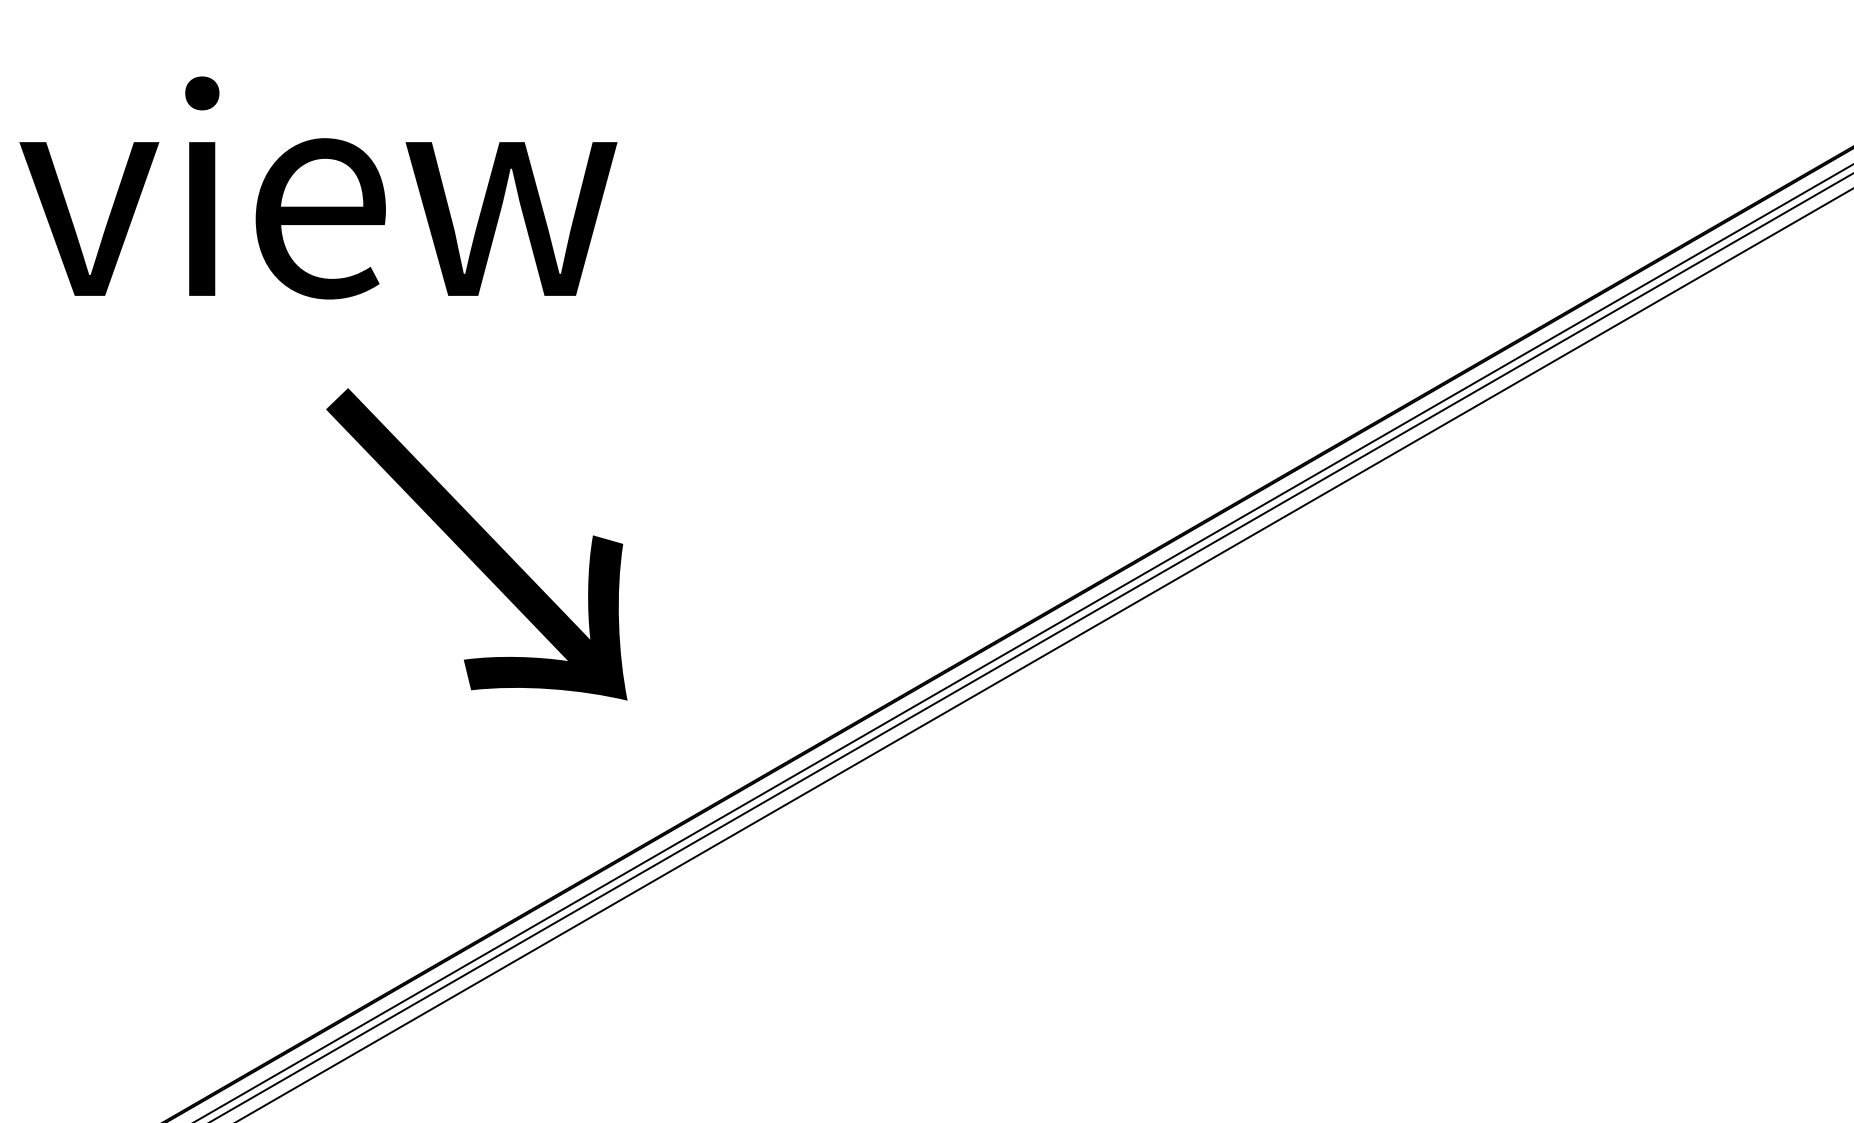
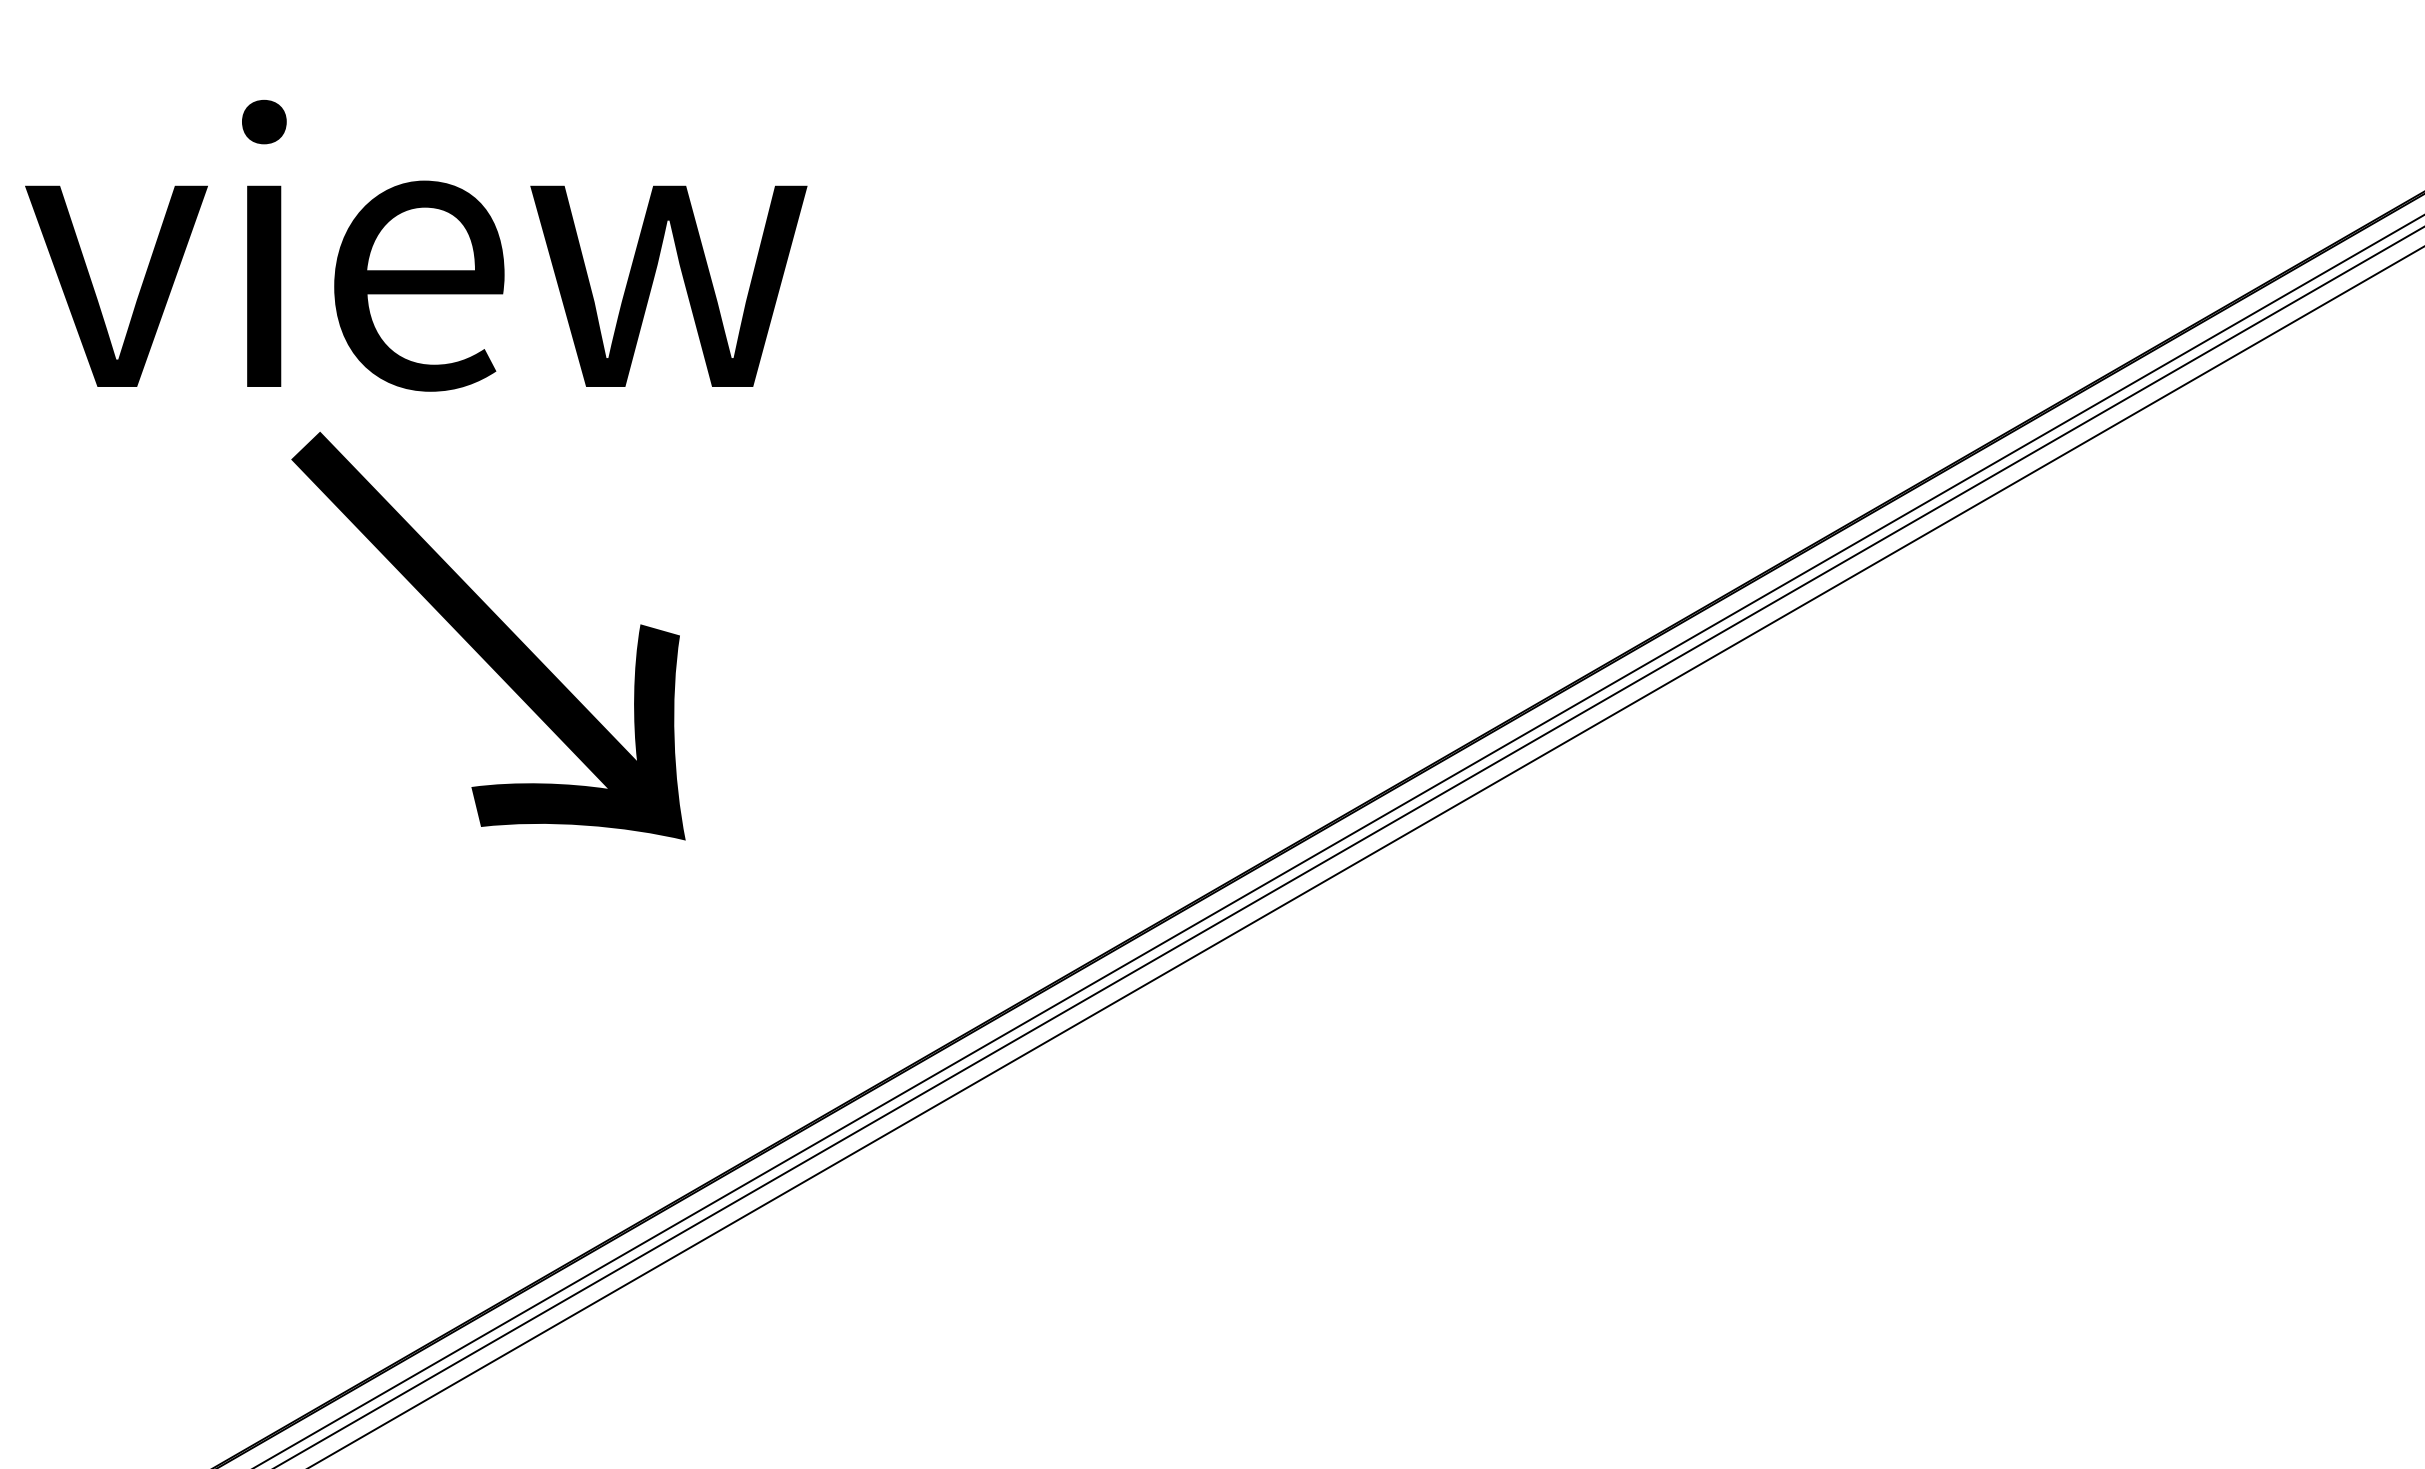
text: (476, 543) -> (488, 635), moved

